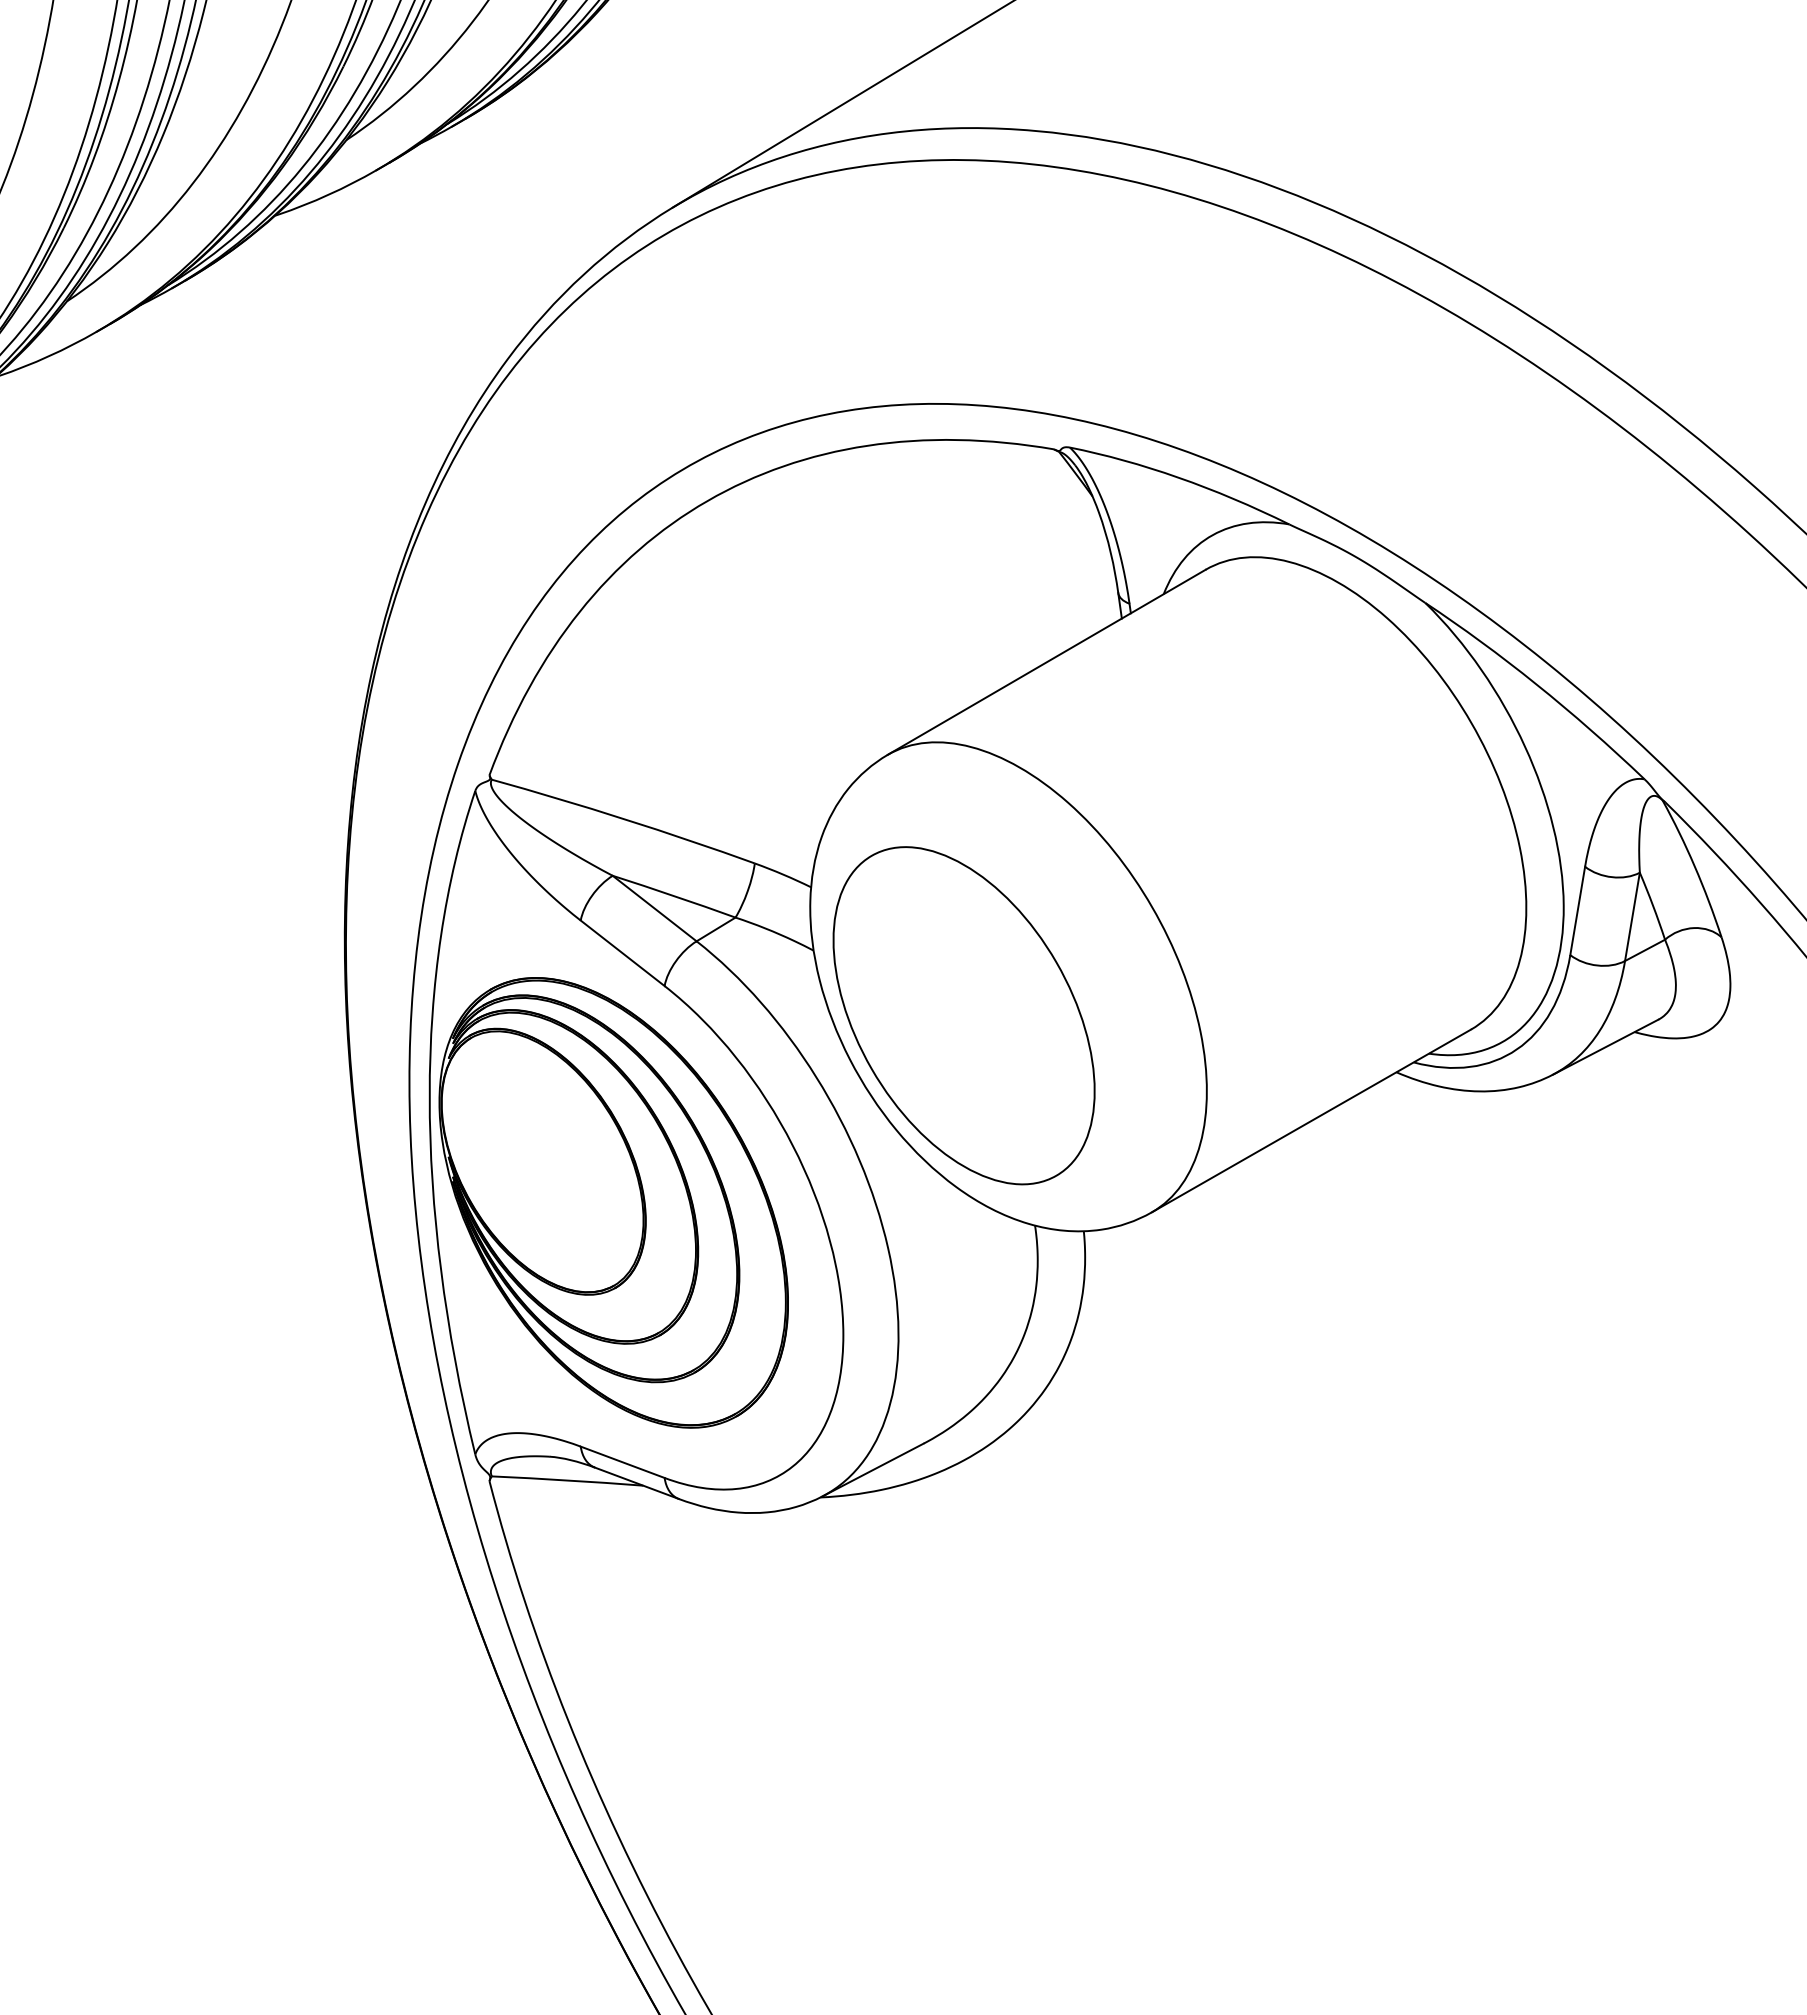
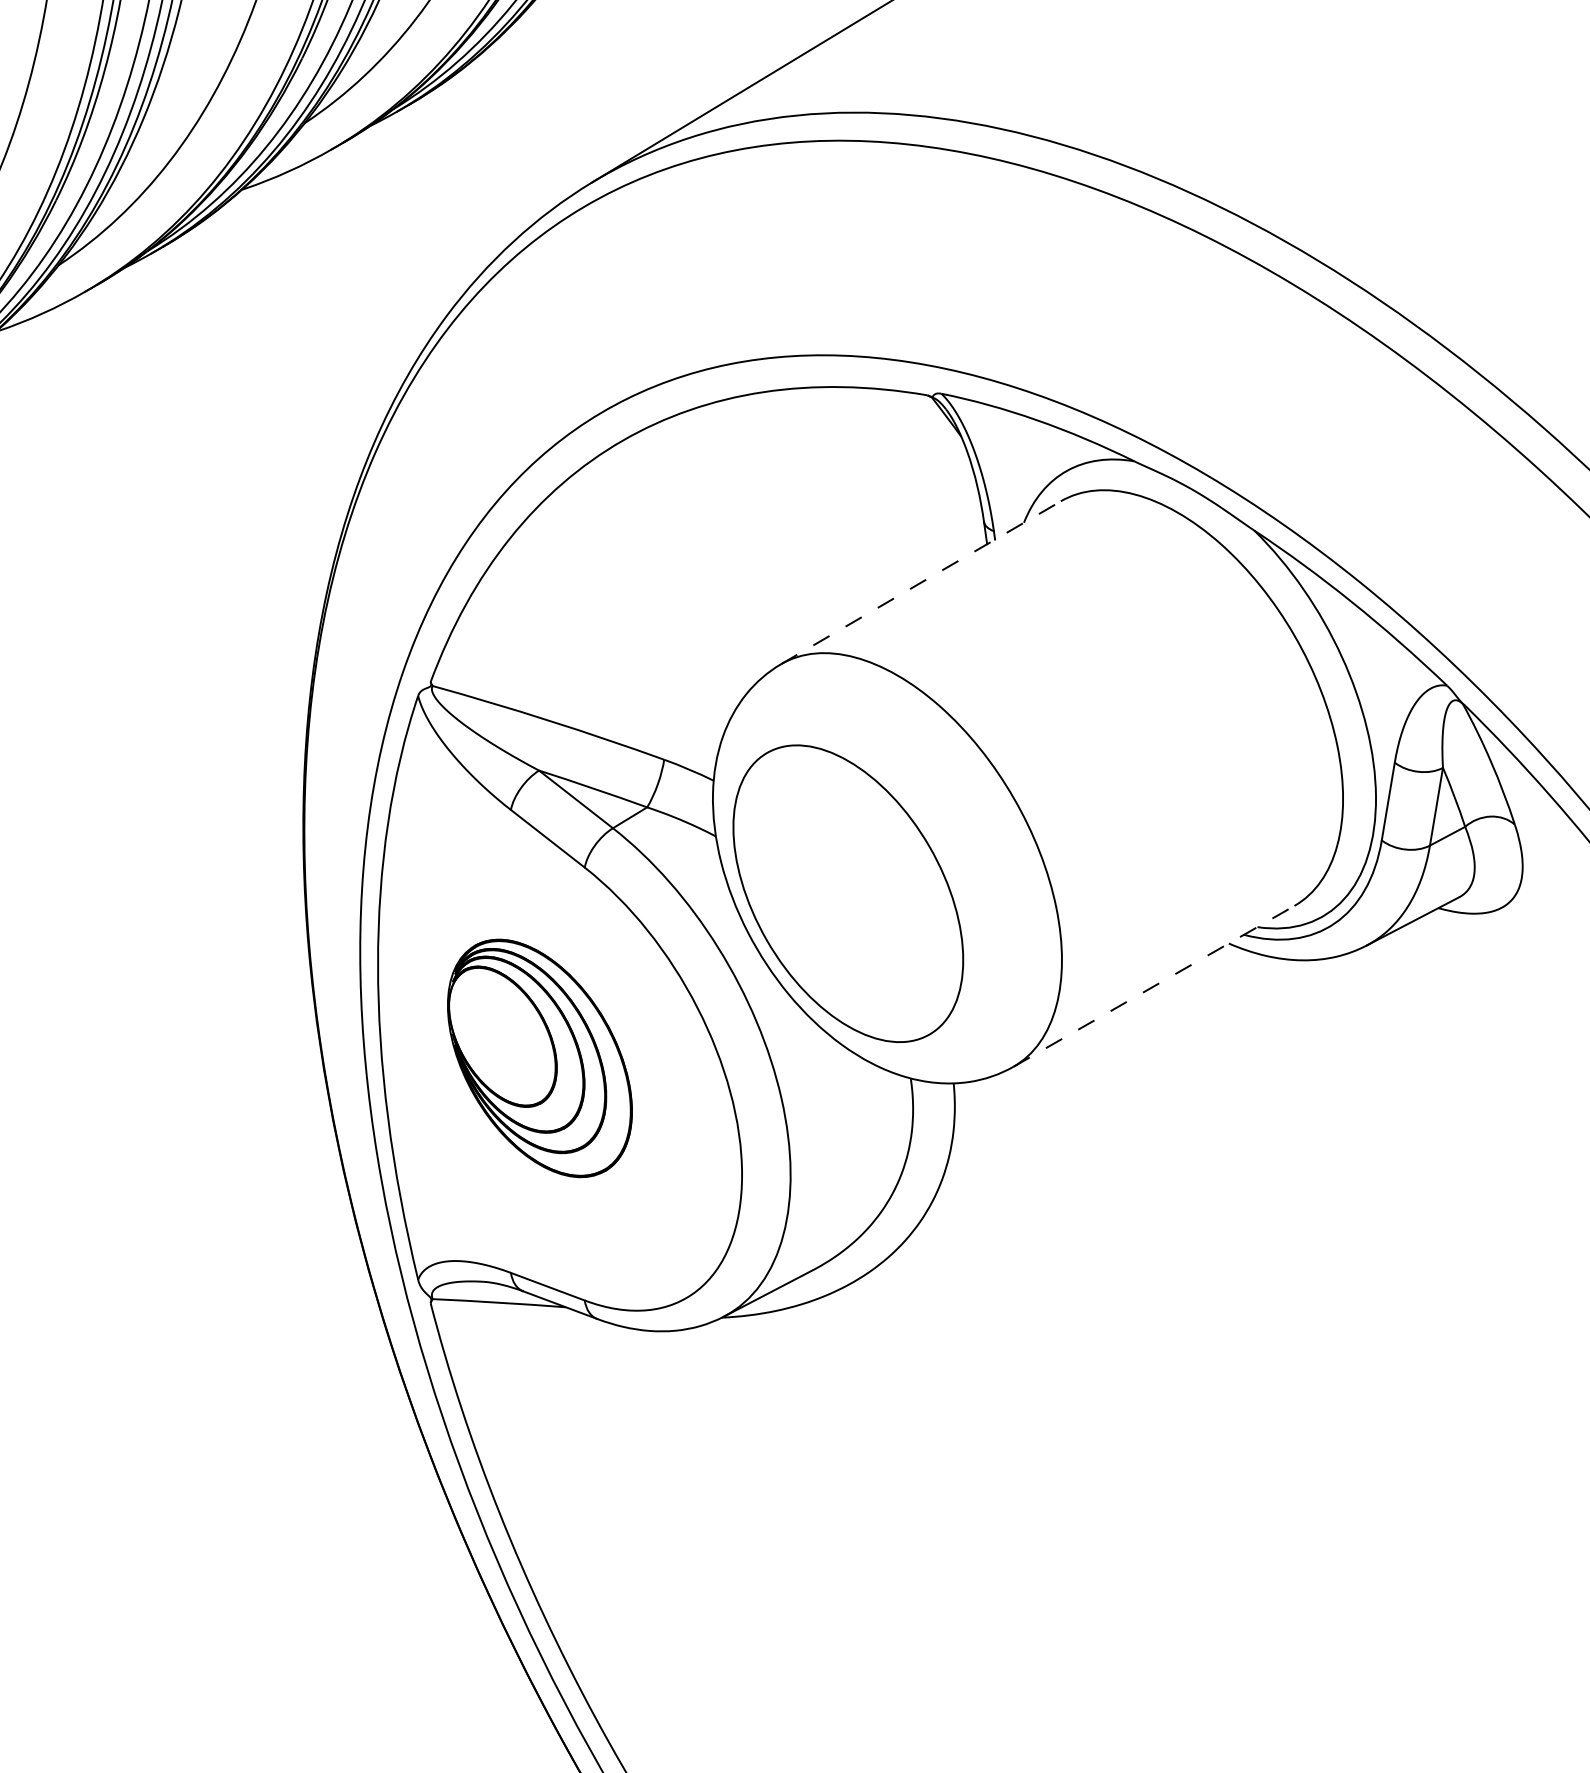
line: (1046, 662) -> (920, 582), solid -> dashed
line: (1311, 1120) -> (1154, 985), solid -> dashed
part: (613, 1202) -> (539, 1058), size x0.6

